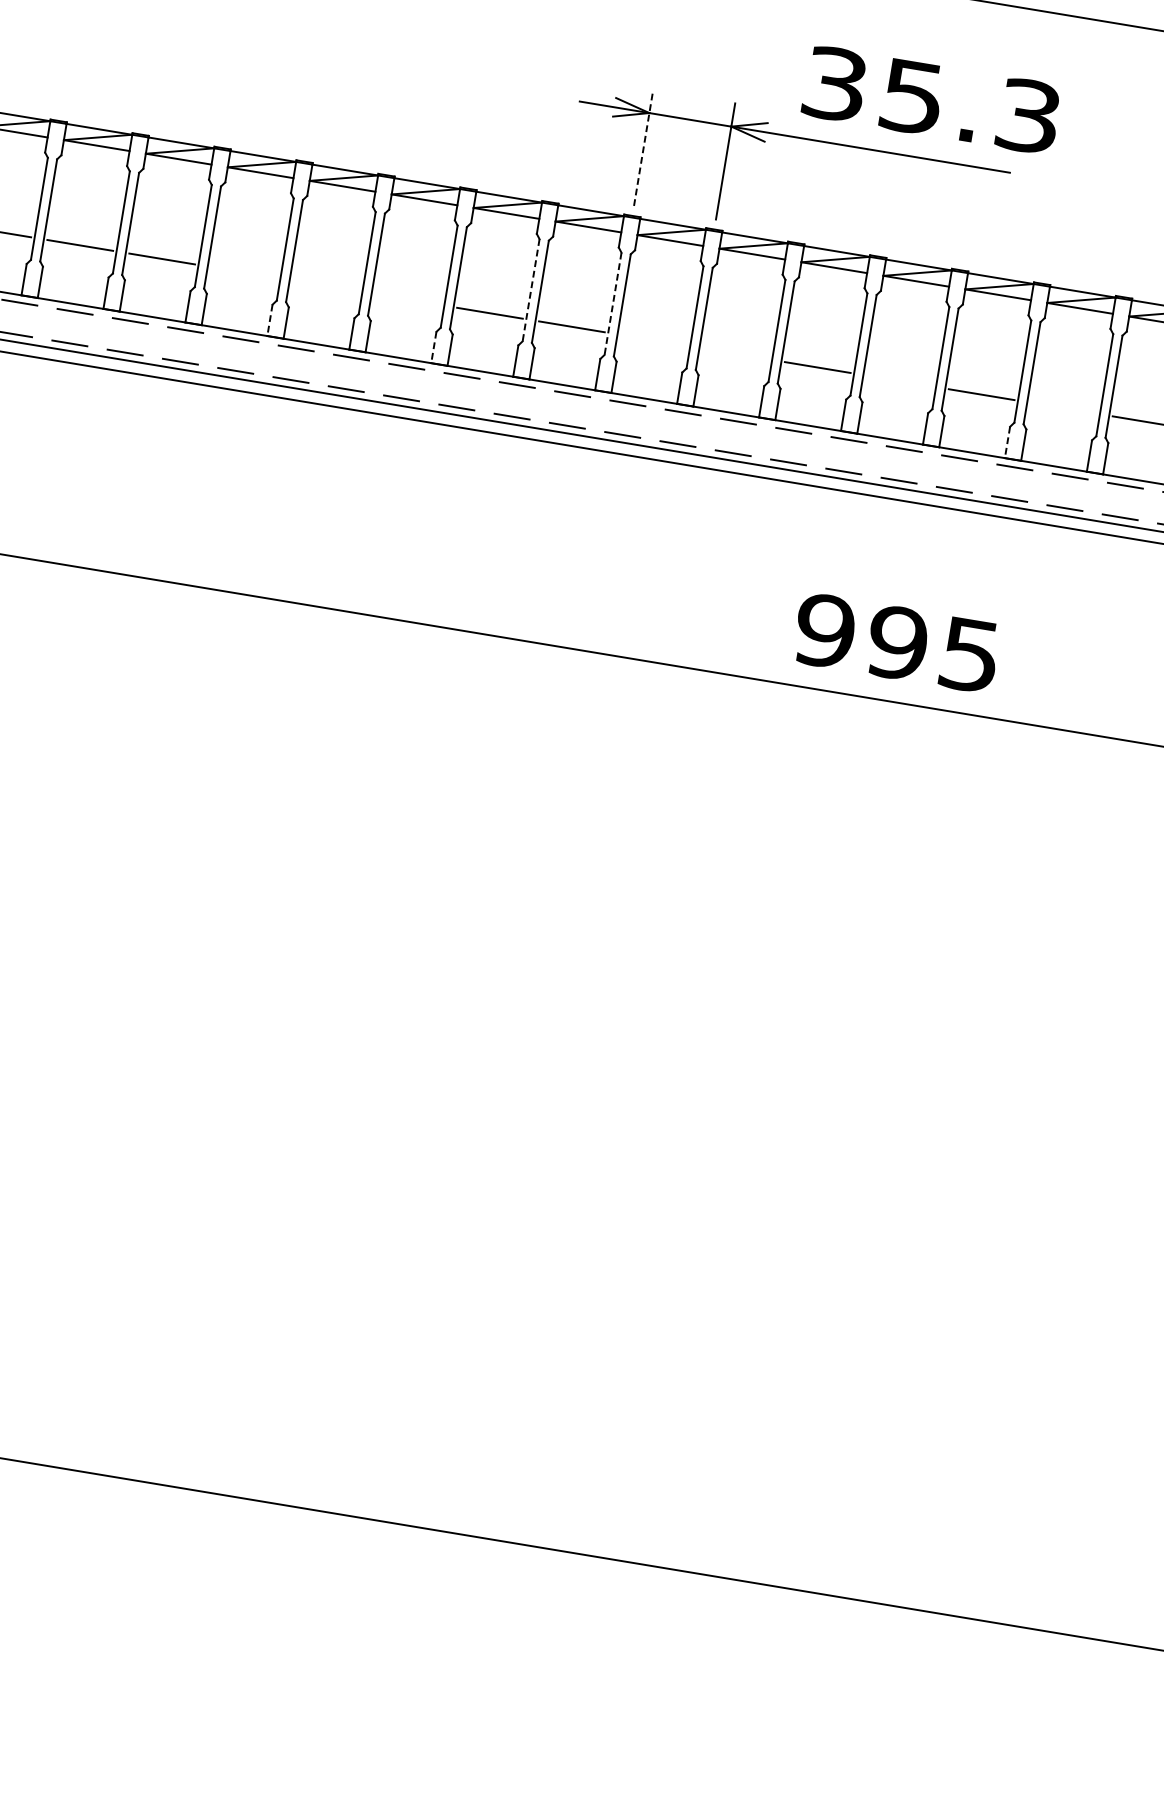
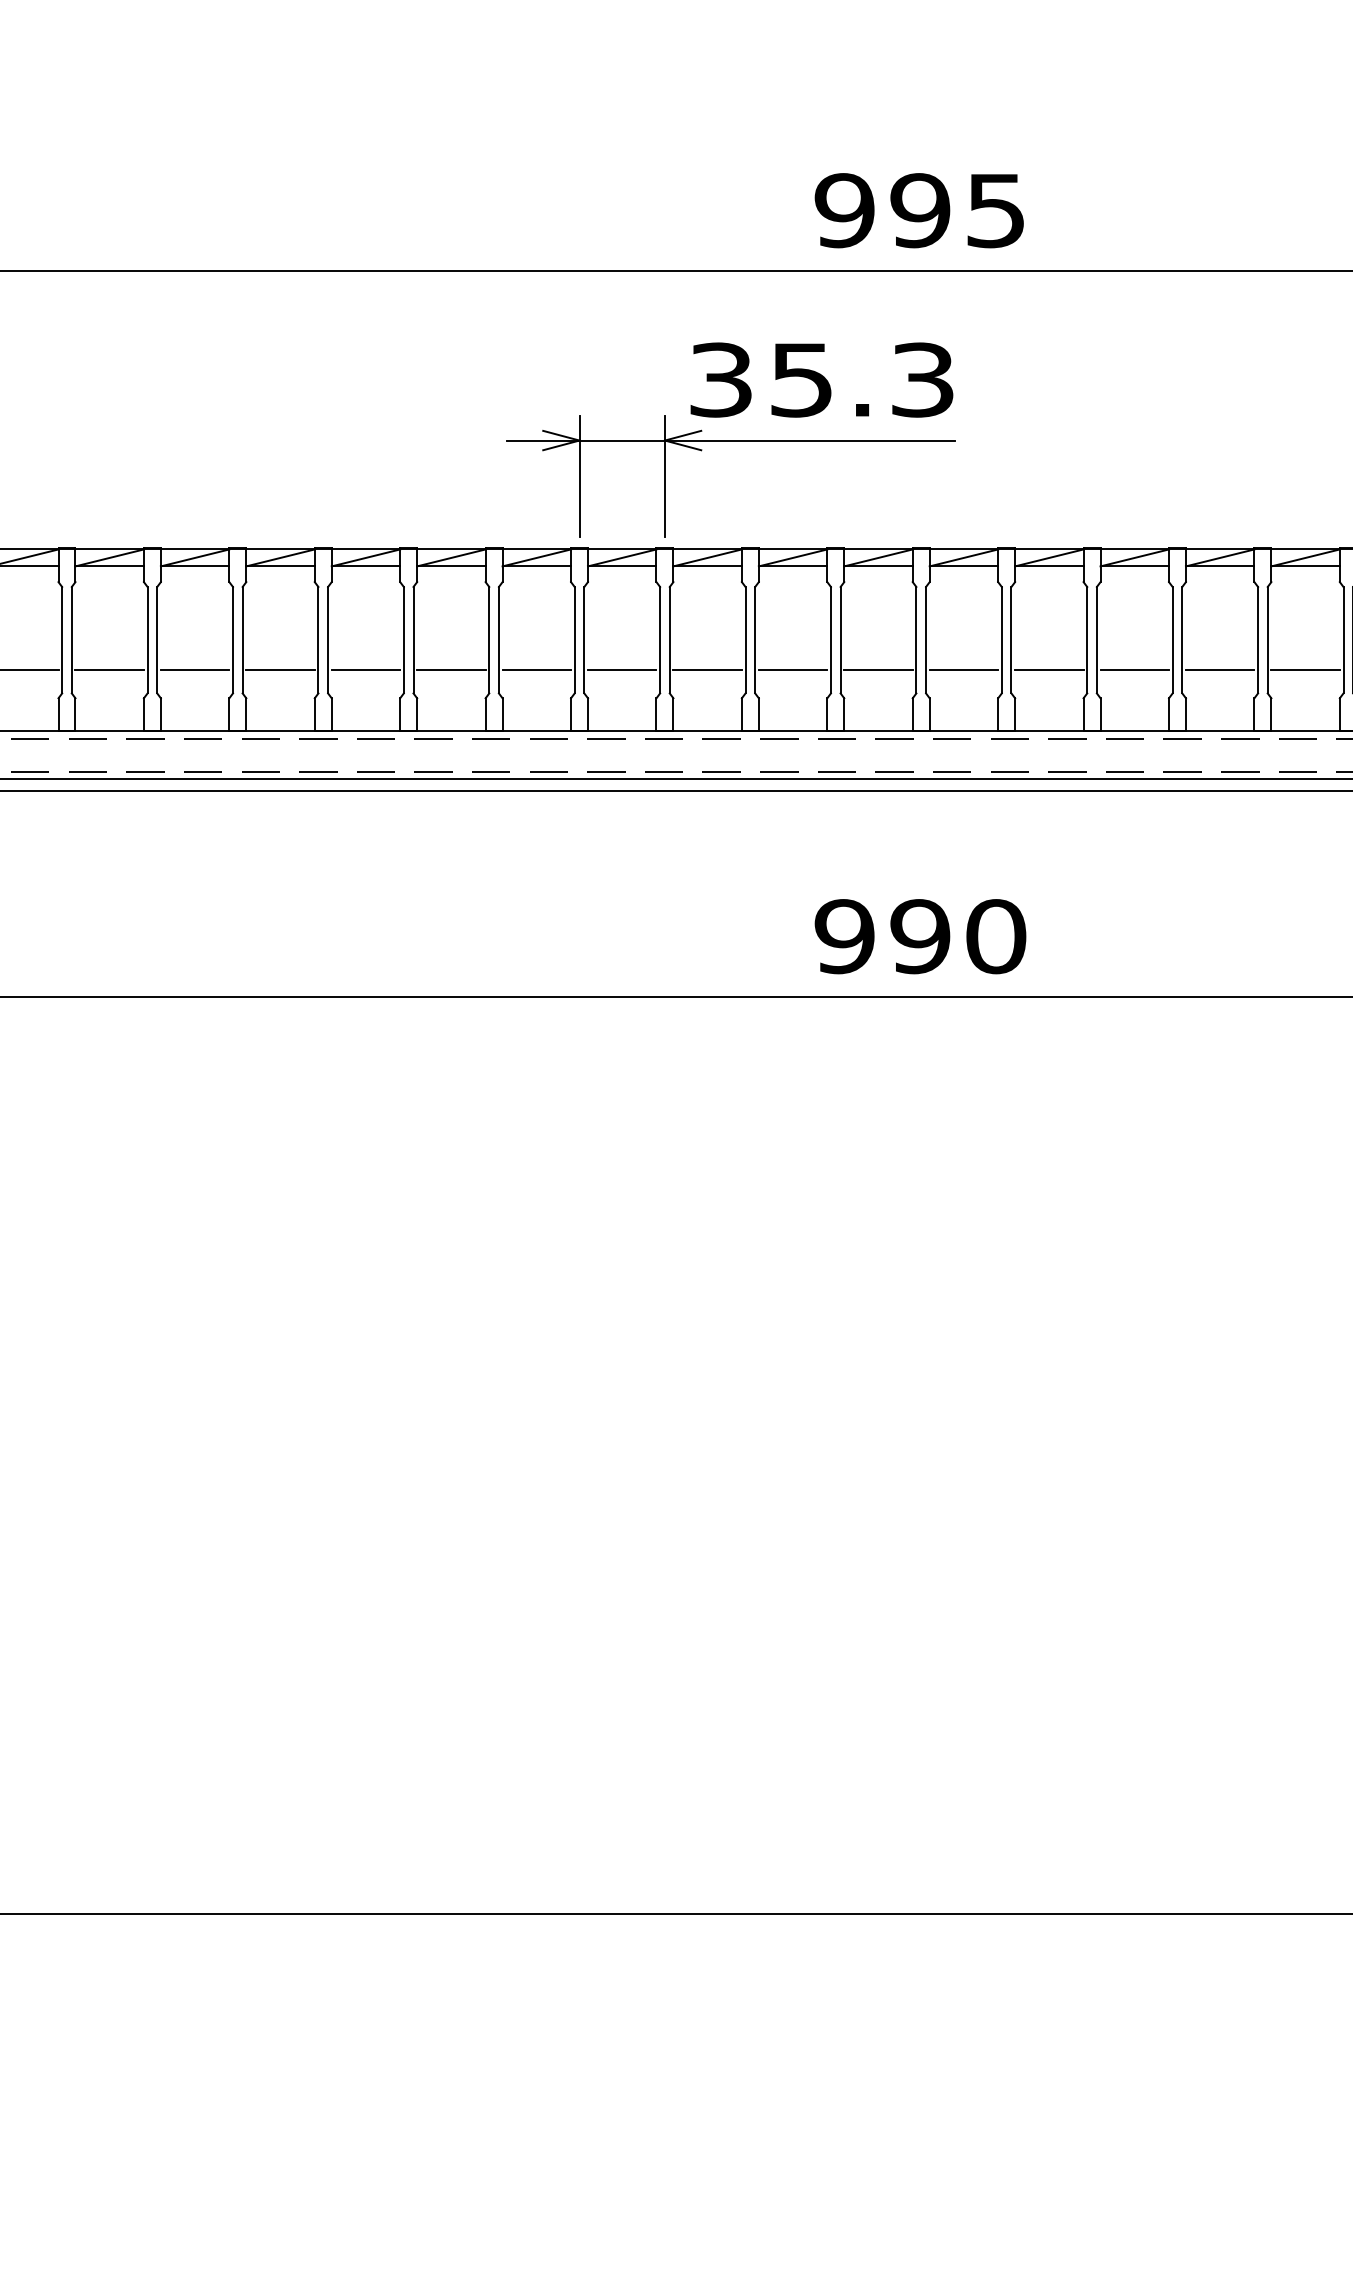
text: (931, 99) -> (821, 379), moved
line: (643, 147) -> (579, 476), dashed -> solid
line: (243, 272) -> (194, 670), added
line: (326, 286) -> (280, 670), added
line: (531, 290) -> (489, 640), dashed -> solid
line: (407, 299) -> (365, 670), added
line: (612, 304) -> (574, 640), dashed -> solid
line: (269, 321) -> (229, 715), dashed -> solid
line: (654, 340) -> (622, 670), added
line: (434, 348) -> (400, 715), dashed -> solid
line: (735, 353) -> (707, 670), added
line: (899, 381) -> (878, 670), added
line: (1063, 408) -> (1049, 670), added
line: (1007, 443) -> (998, 715), dashed -> solid
text: (970, 655) -> (996, 936), 995 -> 990

